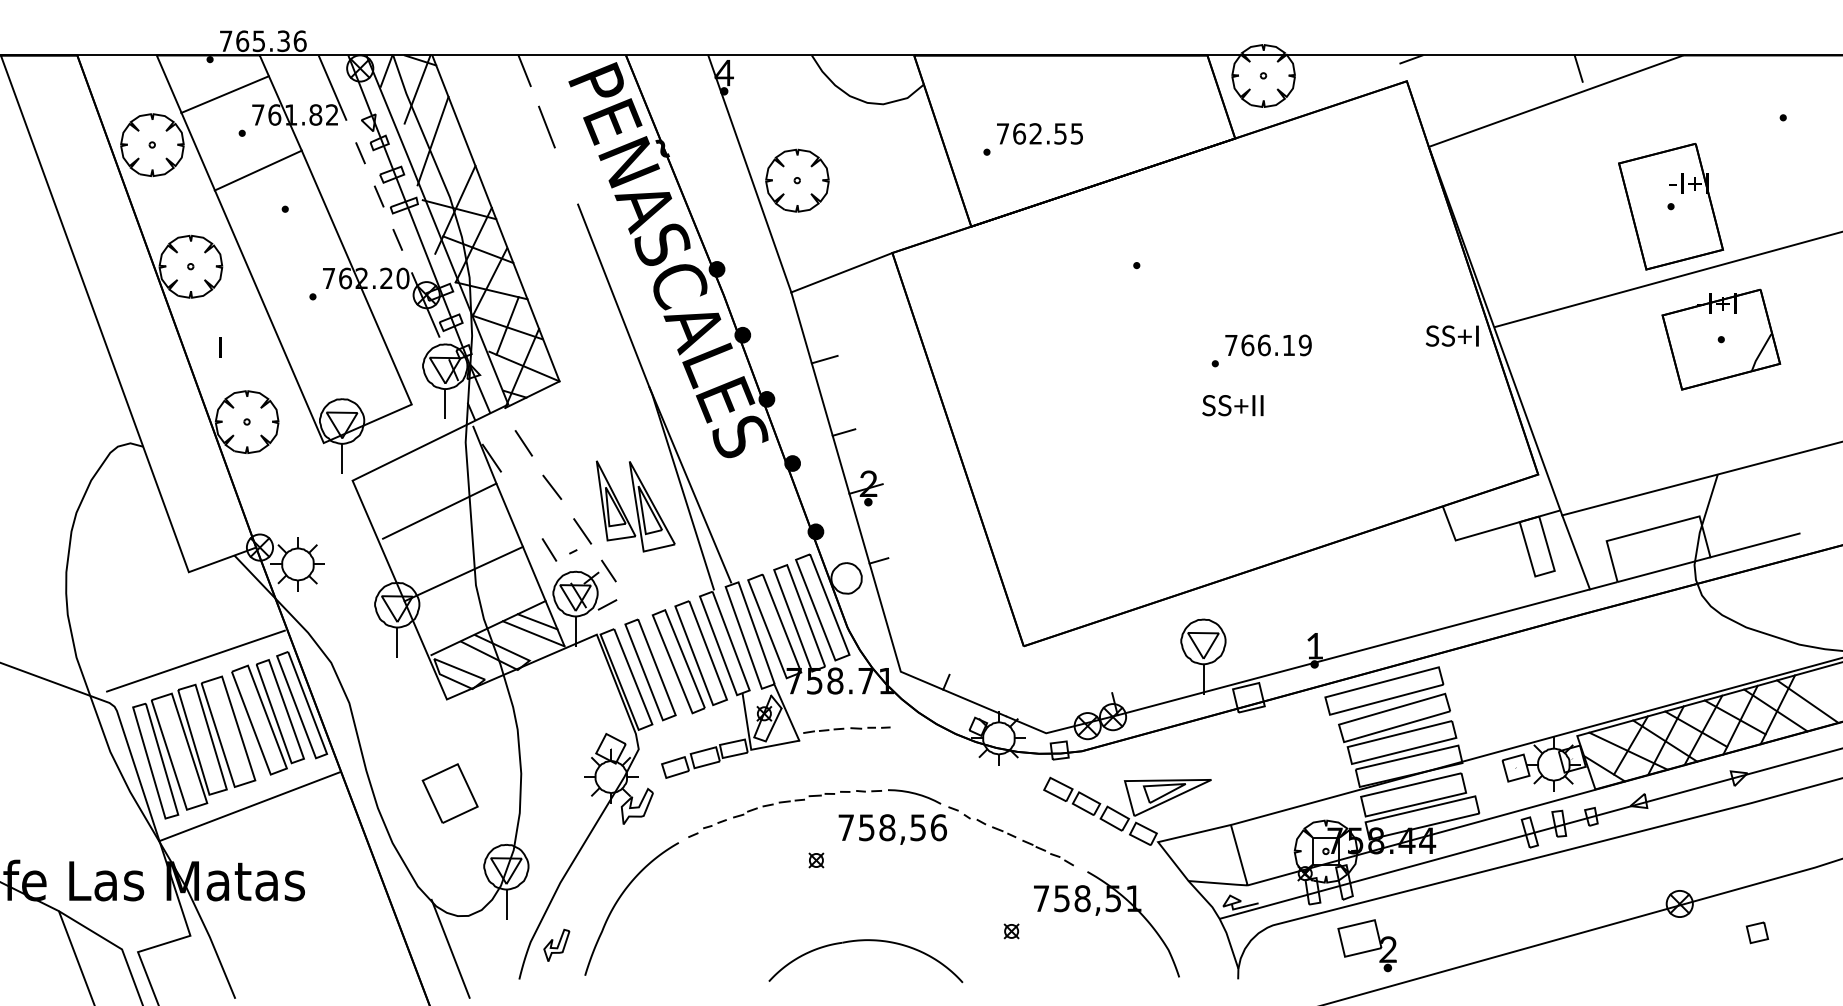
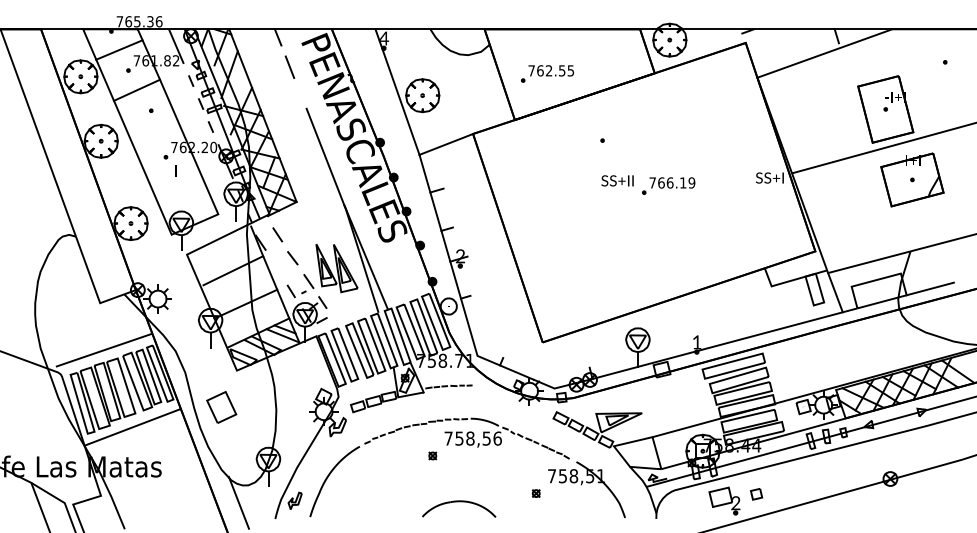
text: (219, 346) -> (175, 170), moved
text: (1232, 404) -> (617, 180), moved
part: (449, 793) -> (221, 407), moved
part: (1757, 933) -> (756, 494), moved
part: (866, 959) -> (459, 508), size x0.71

